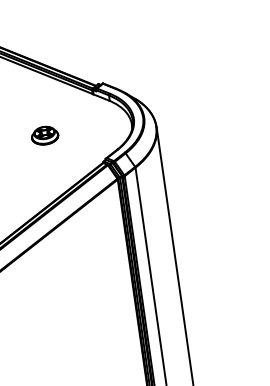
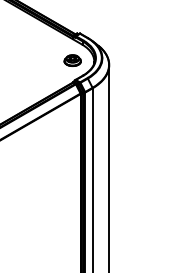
part: (44, 135) -> (72, 60), moved

